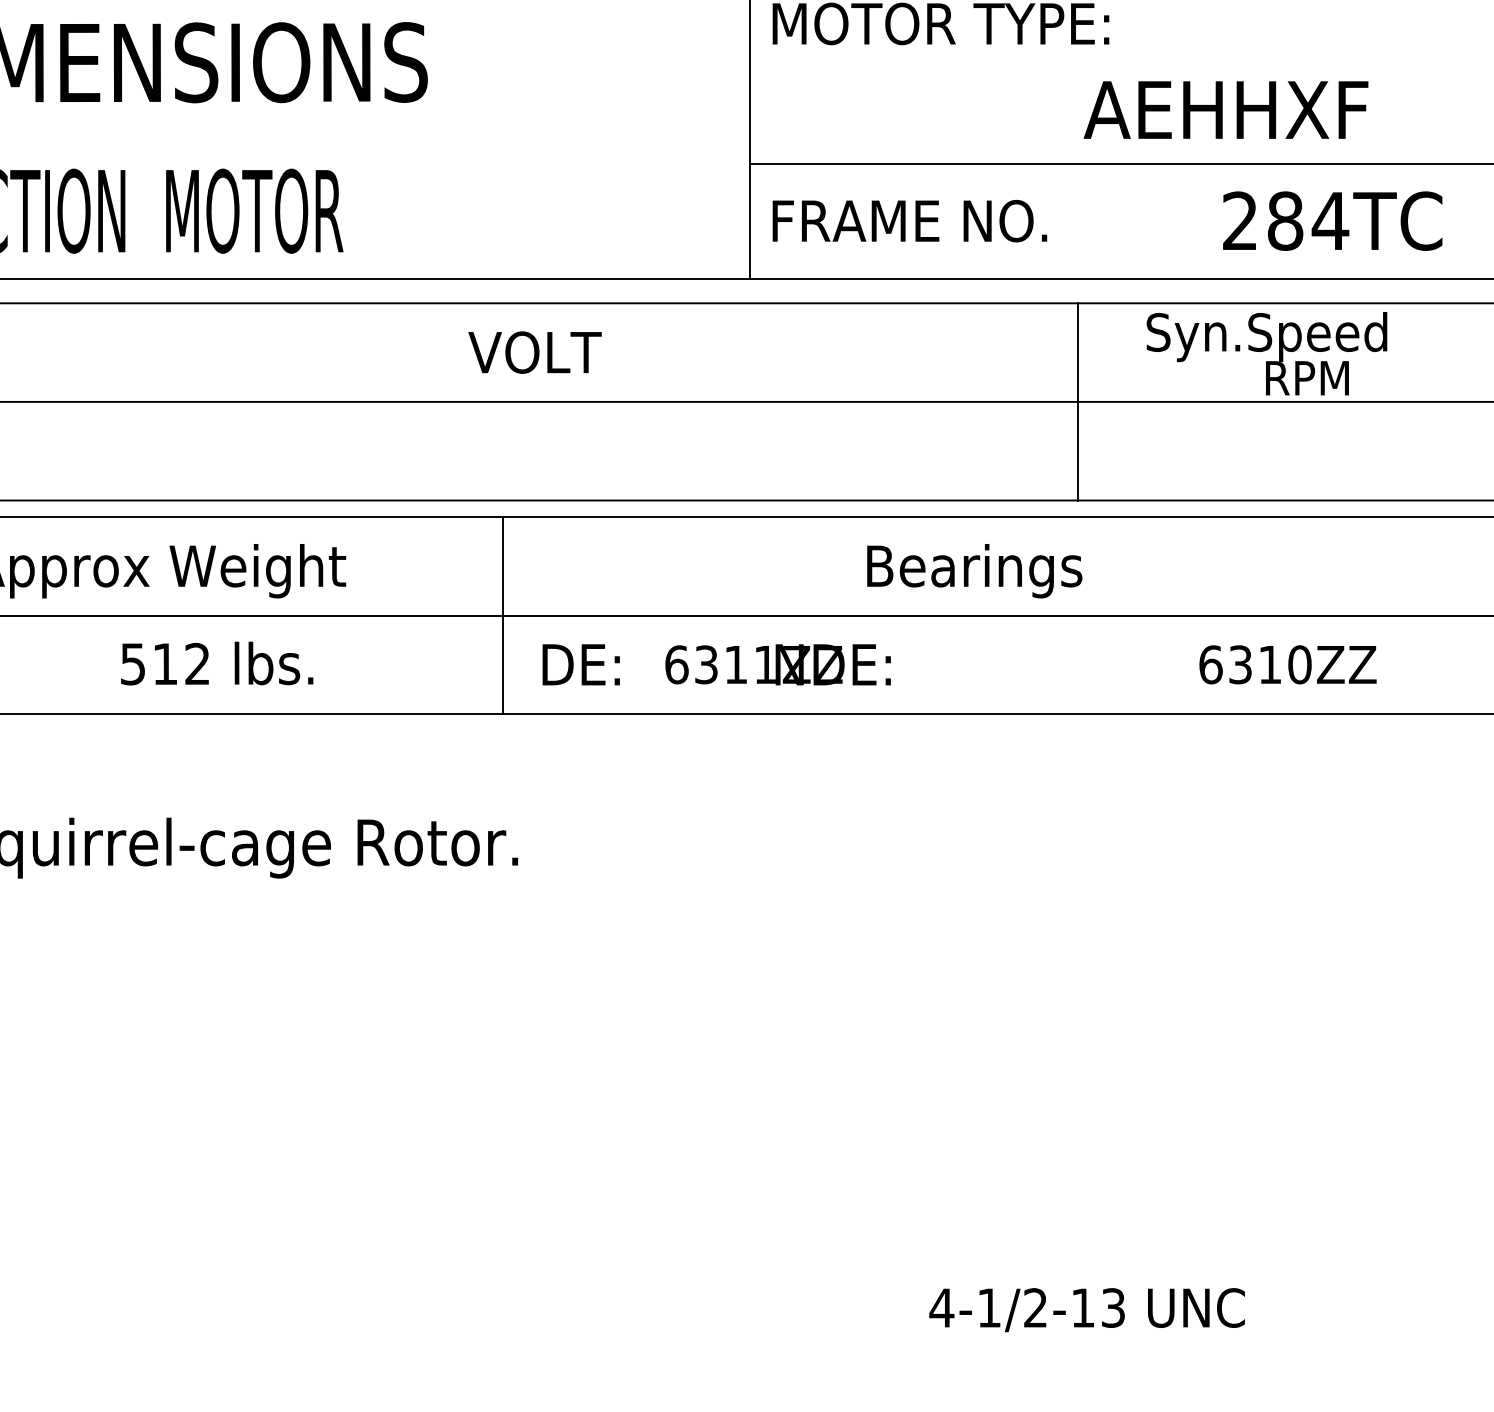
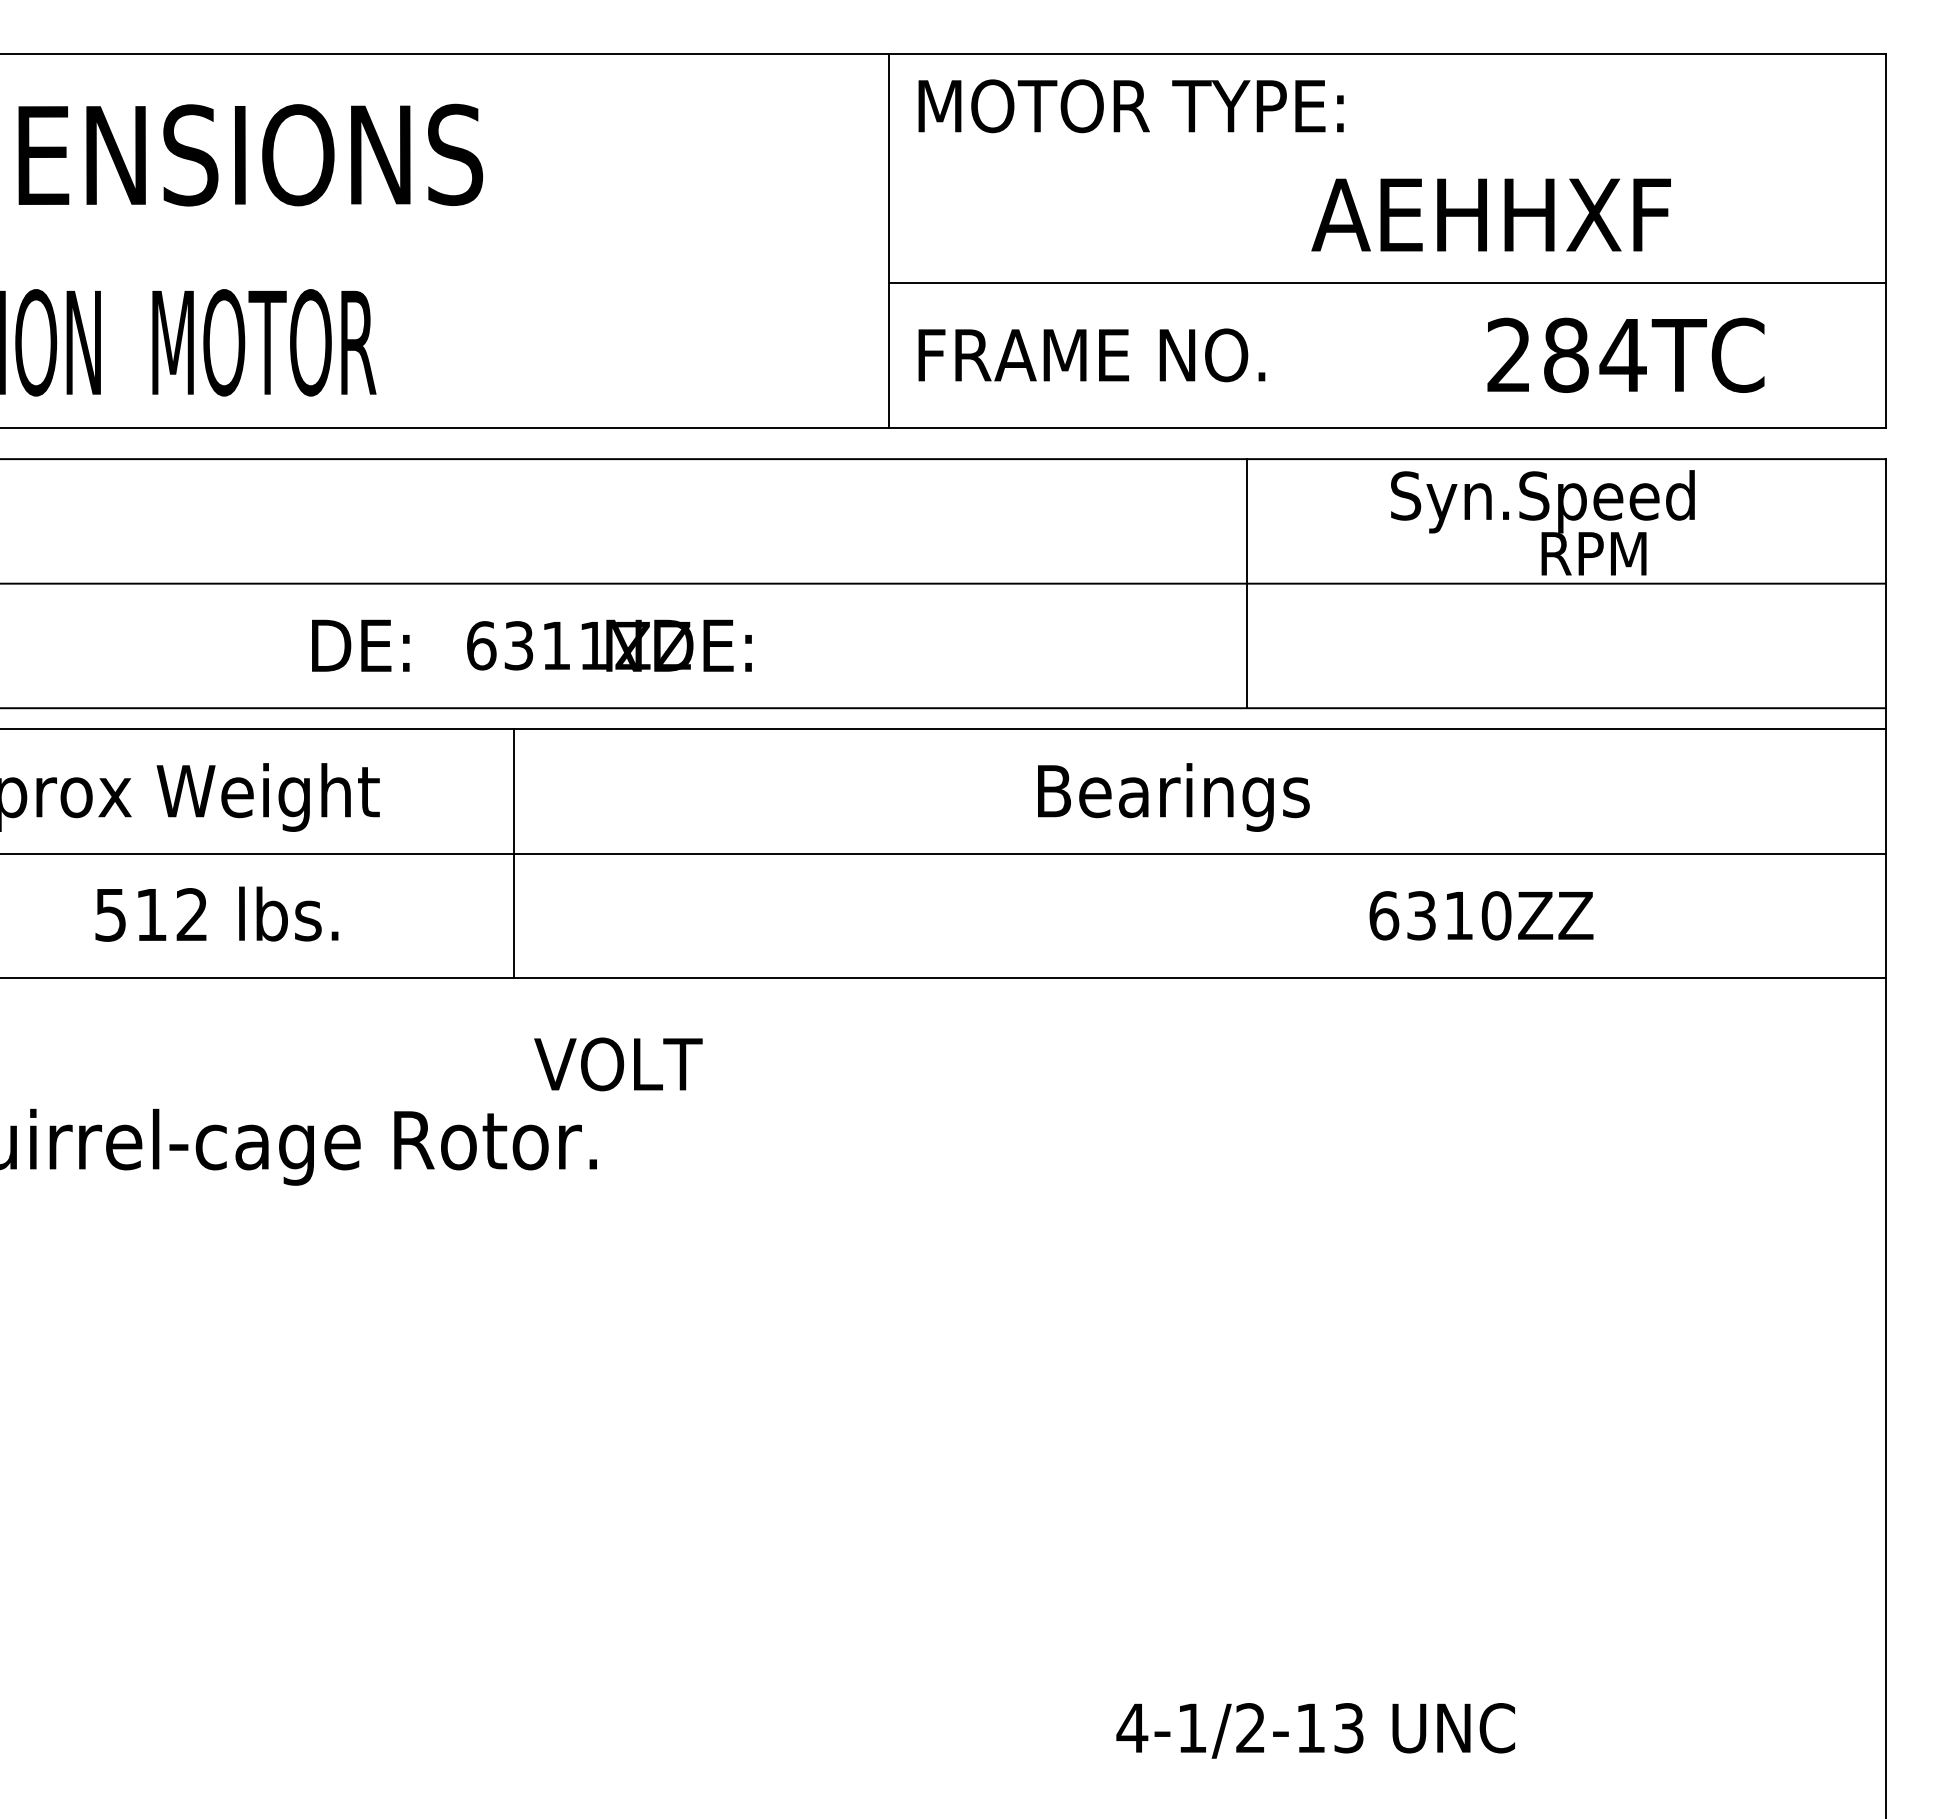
text: (535, 352) -> (618, 1064), moved
line: (1078, 401) -> (1247, 583), moved
line: (503, 615) -> (514, 853), moved
text: (716, 664) -> (531, 645), moved
text: (1288, 664) -> (1481, 915), moved

